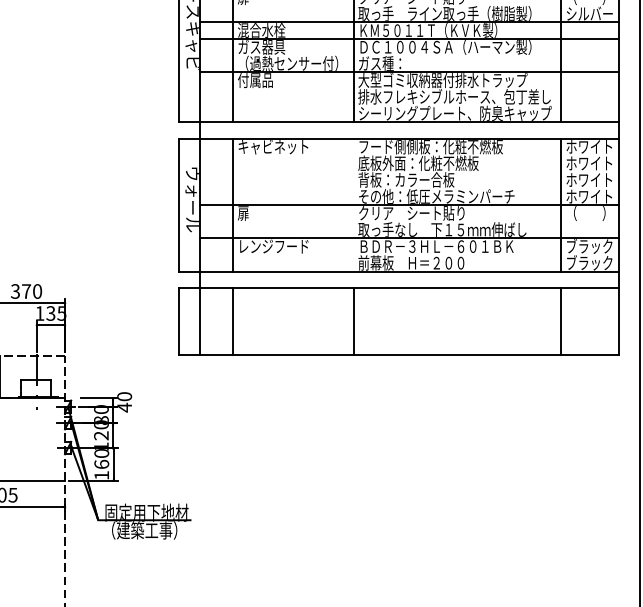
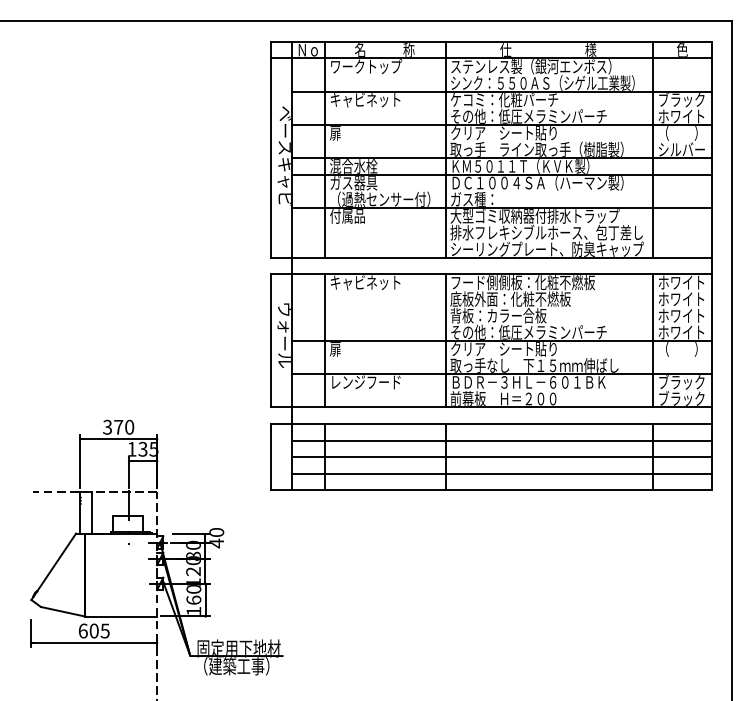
line: (353, 204) -> (445, 340), added
line: (409, 304) -> (501, 440), added
line: (409, 321) -> (501, 457), added
line: (409, 337) -> (501, 473), added

